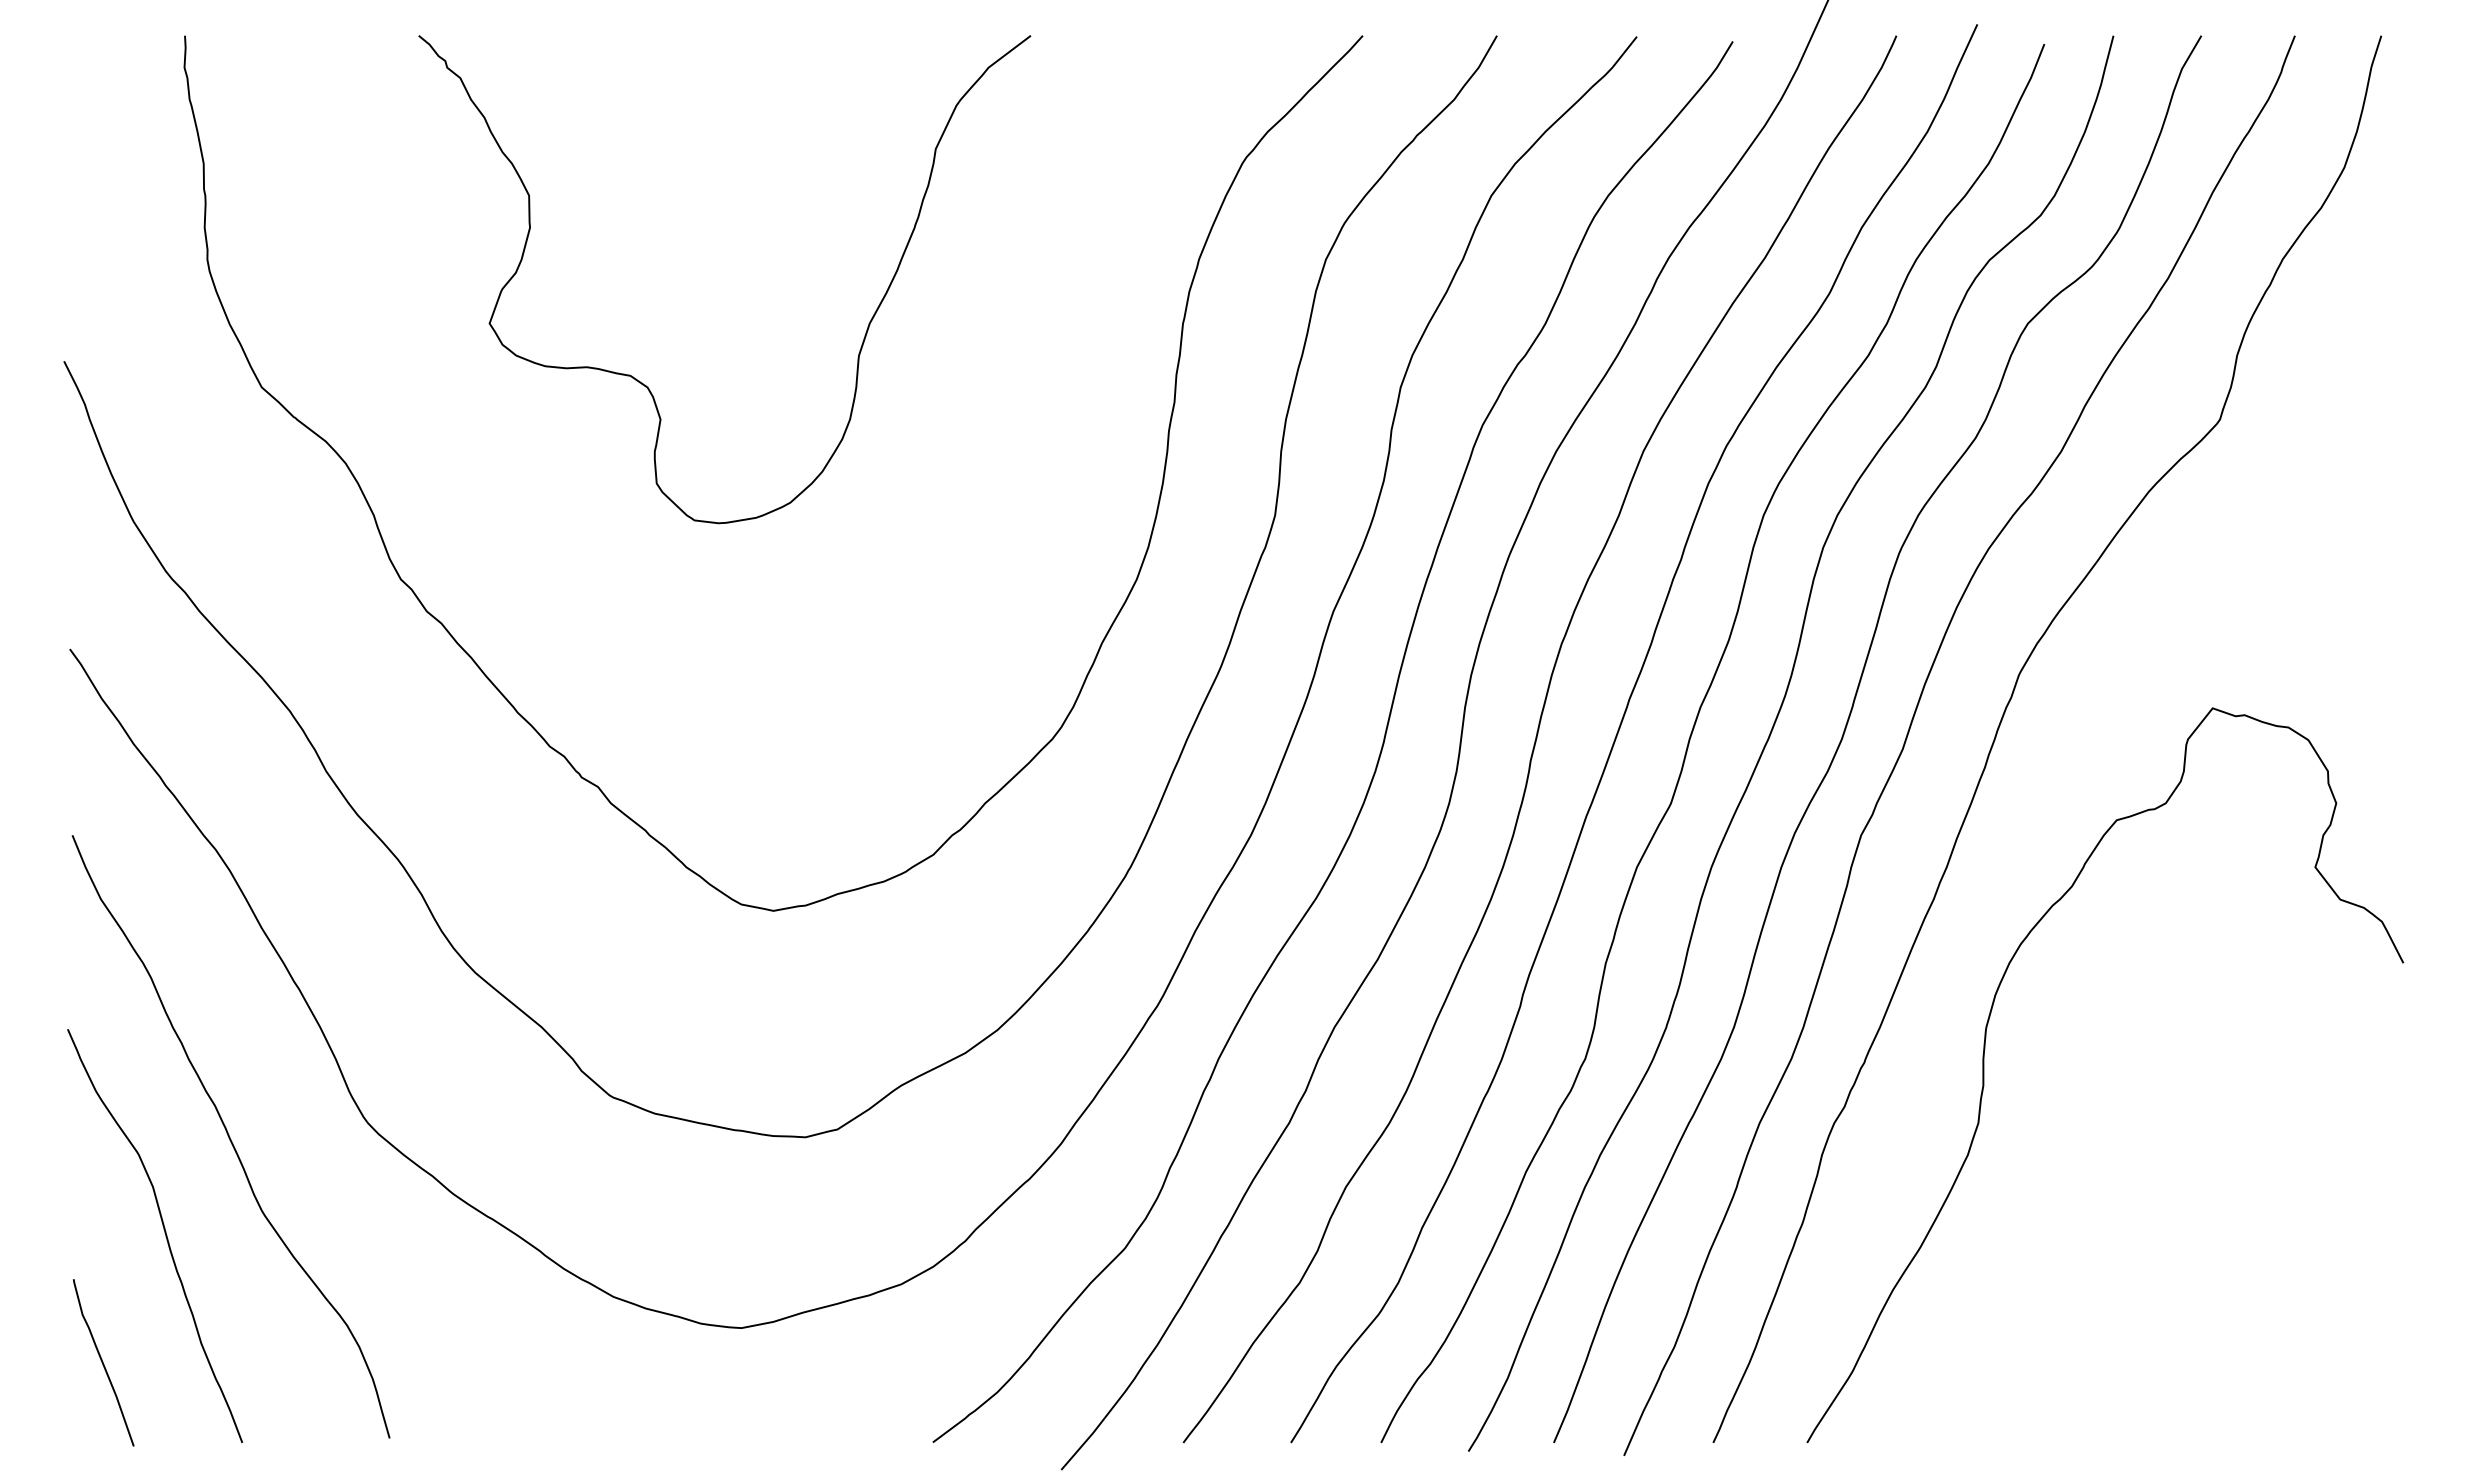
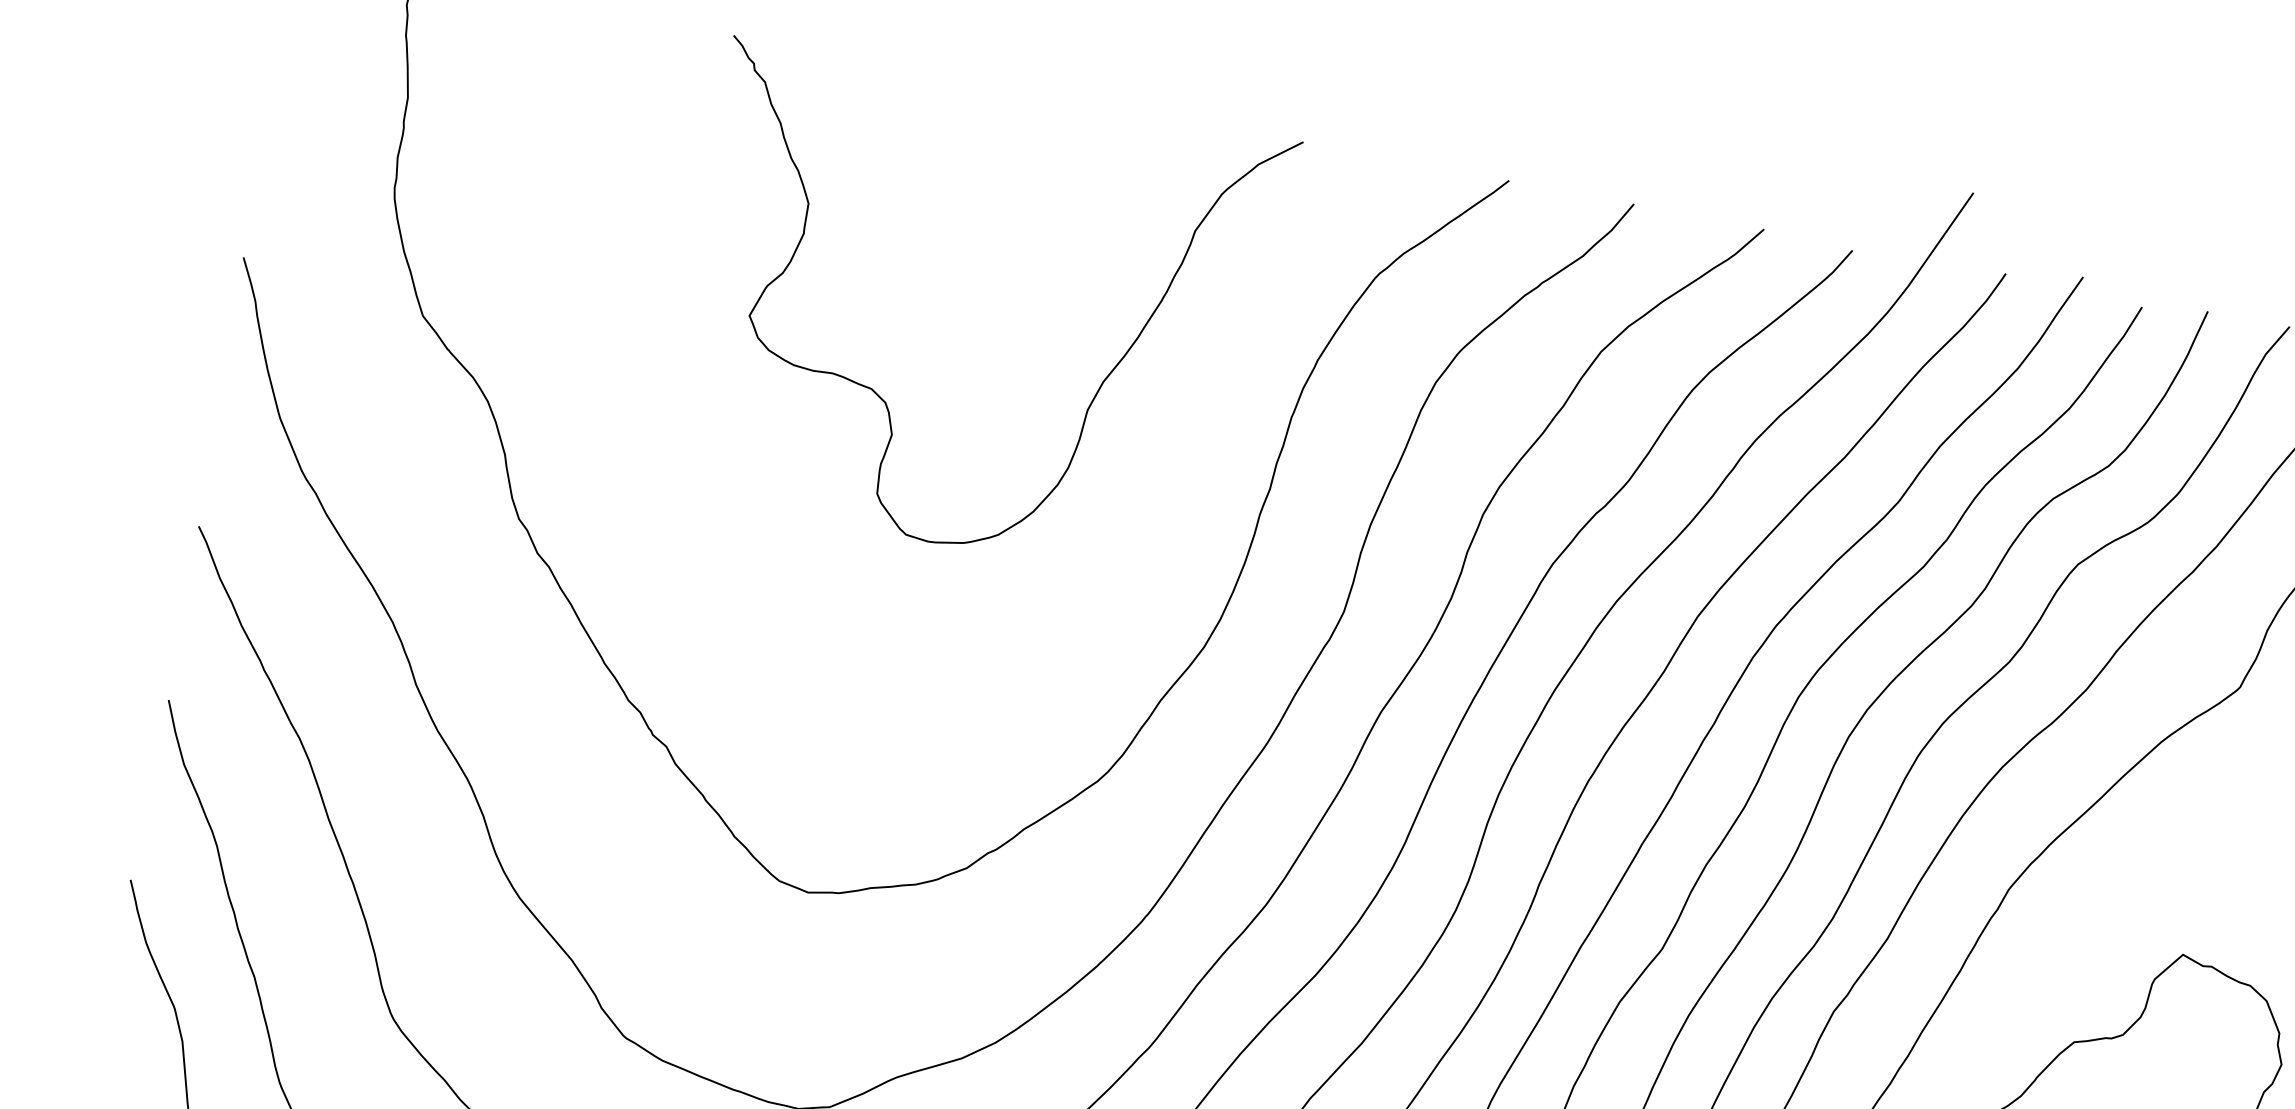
curve: (645, 384) -> (884, 399), moved

